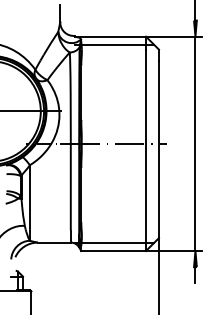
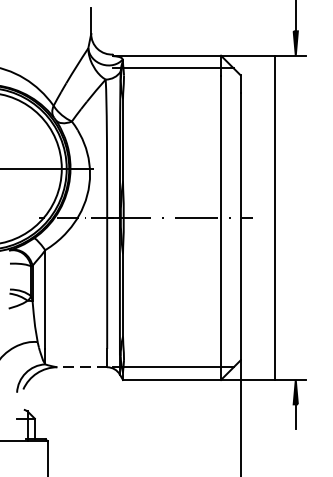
line: (195, 143) -> (274, 217), moved
line: (53, 242) -> (81, 367), solid -> dashed

